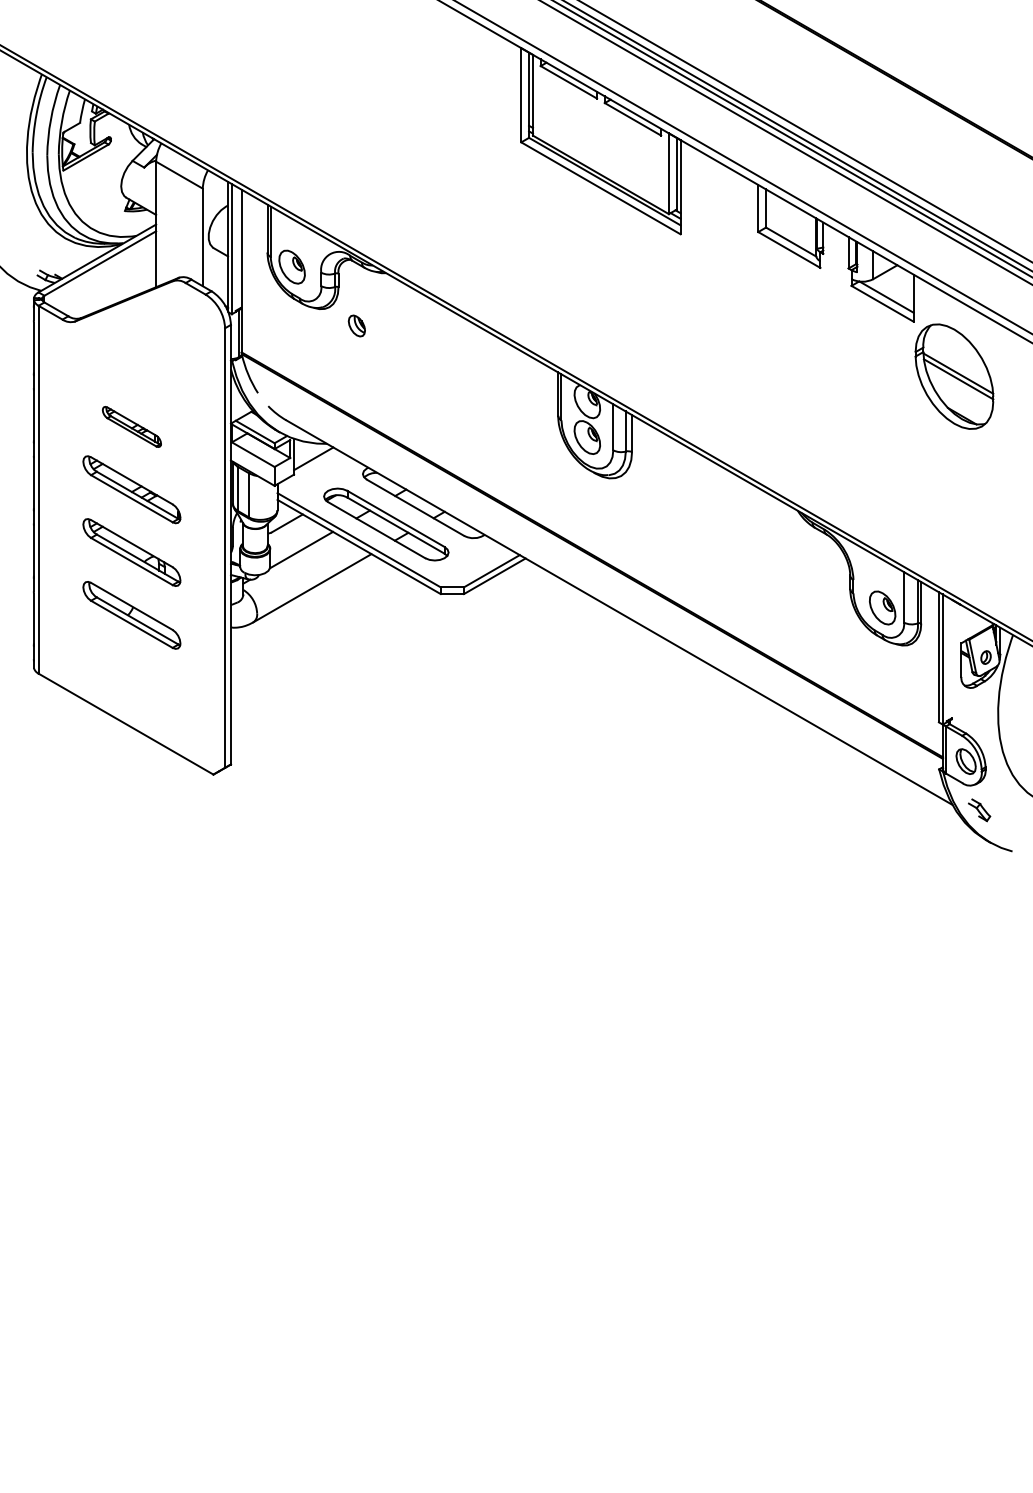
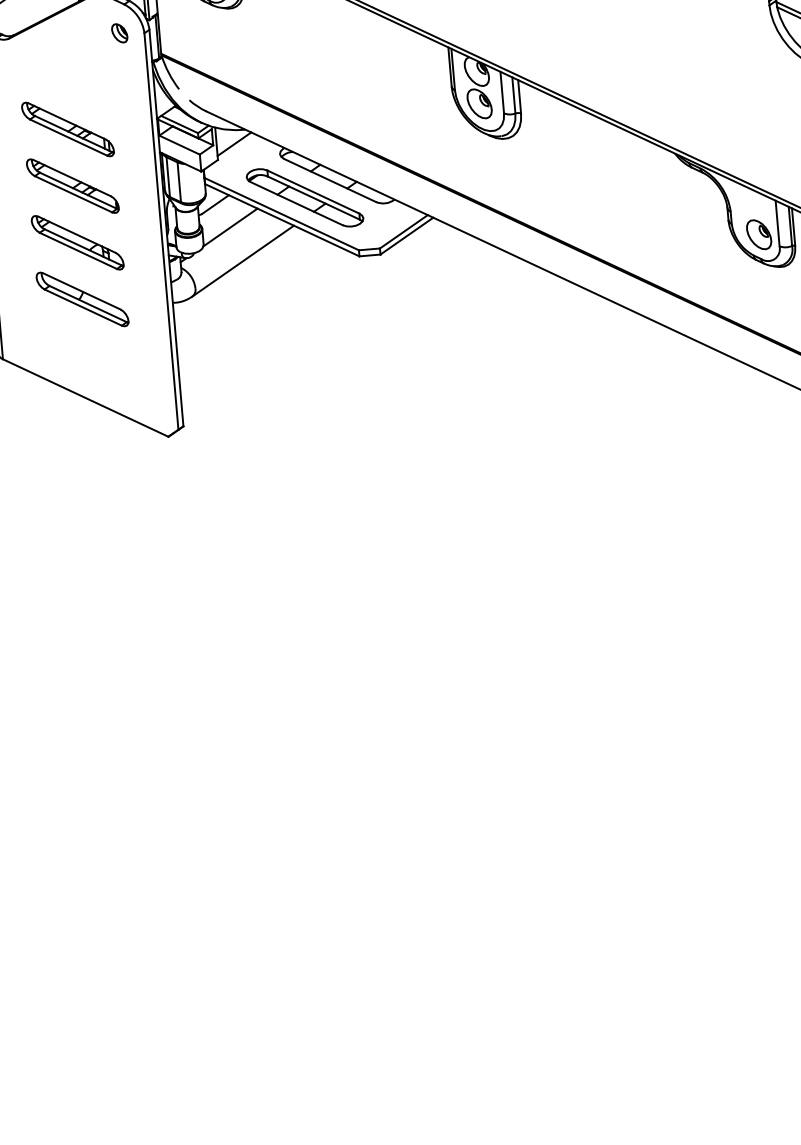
part: (356, 325) -> (119, 32), moved
part: (131, 426) -> (67, 129), size x1.67

